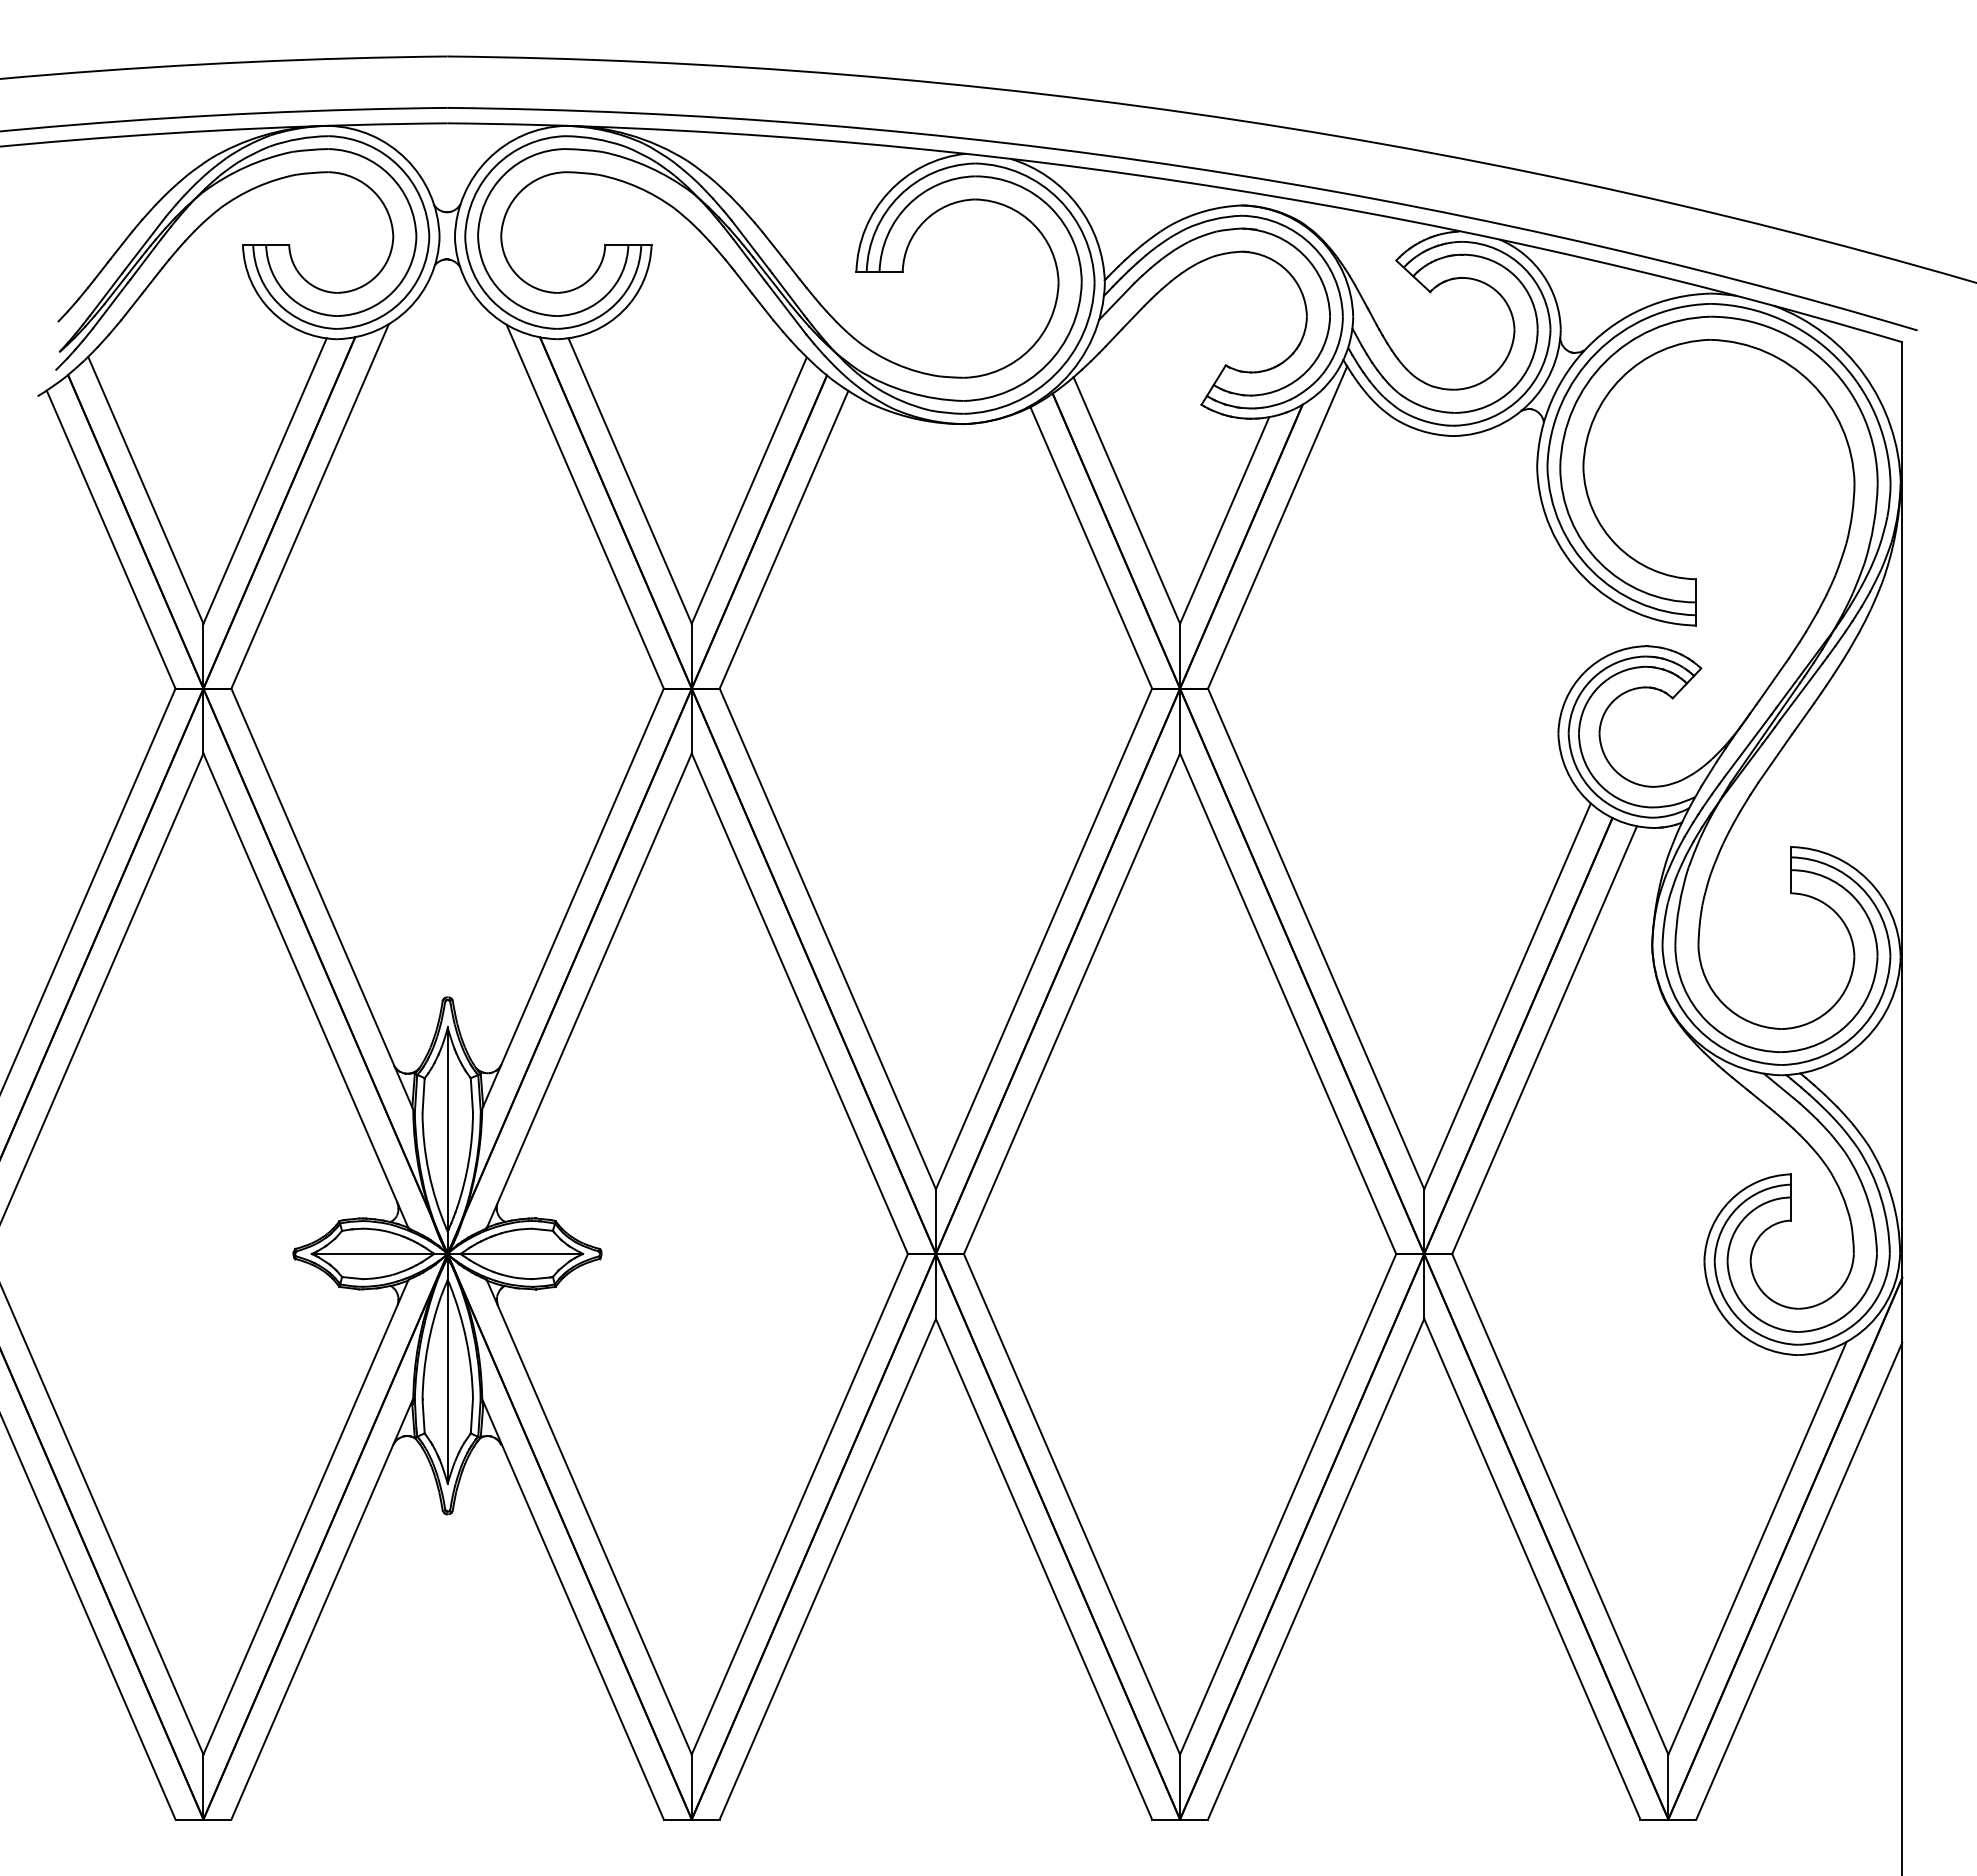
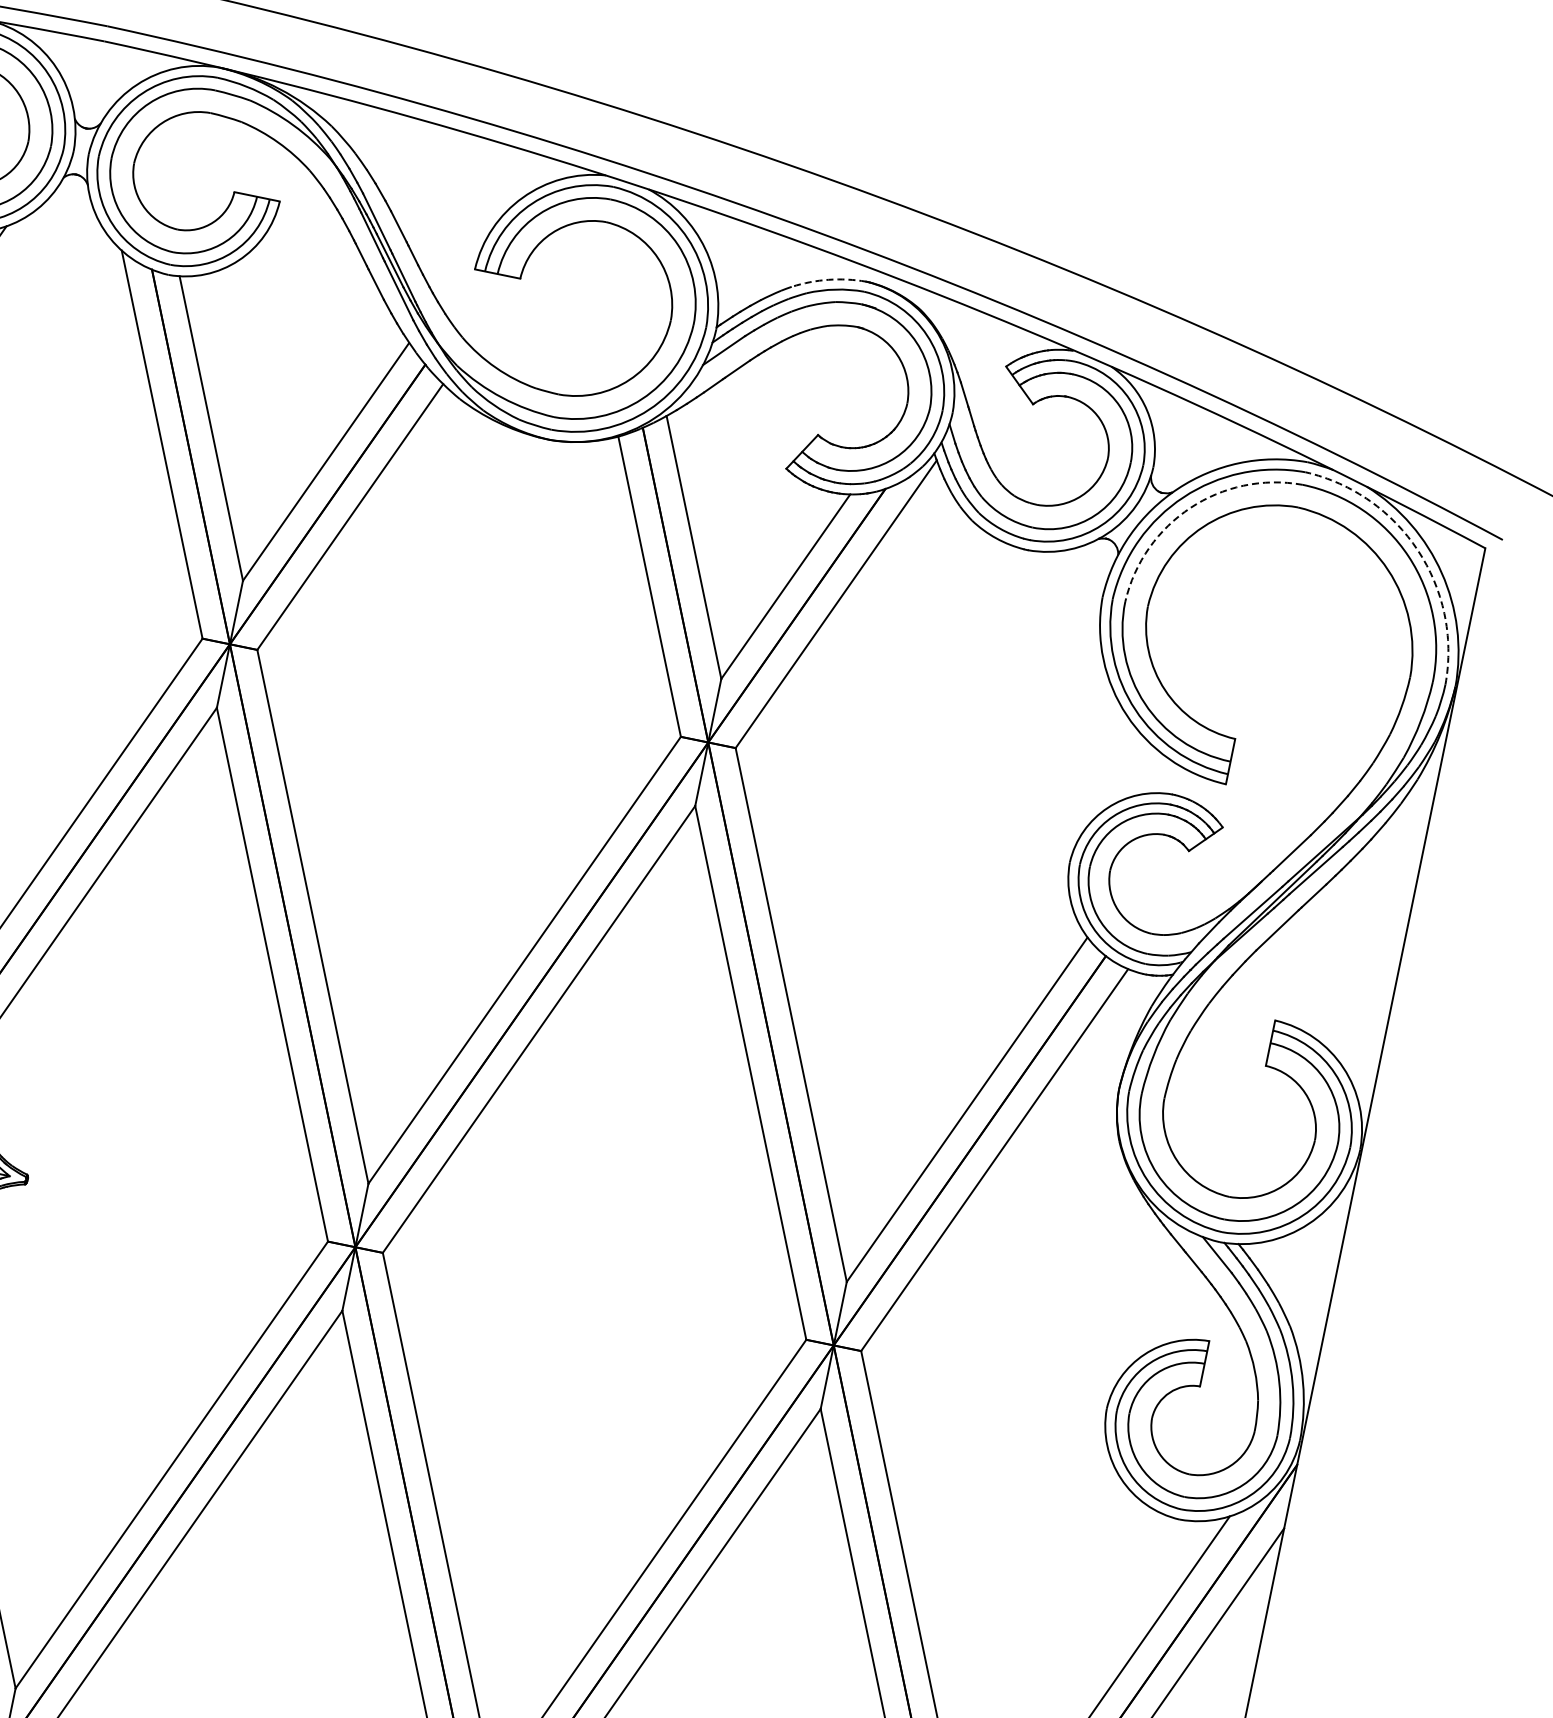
arc: (1205, 211) -> (829, 280), solid -> dashed
arc: (1836, 357) -> (1417, 550), solid -> dashed
arc: (1605, 361) -> (1190, 507), solid -> dashed

